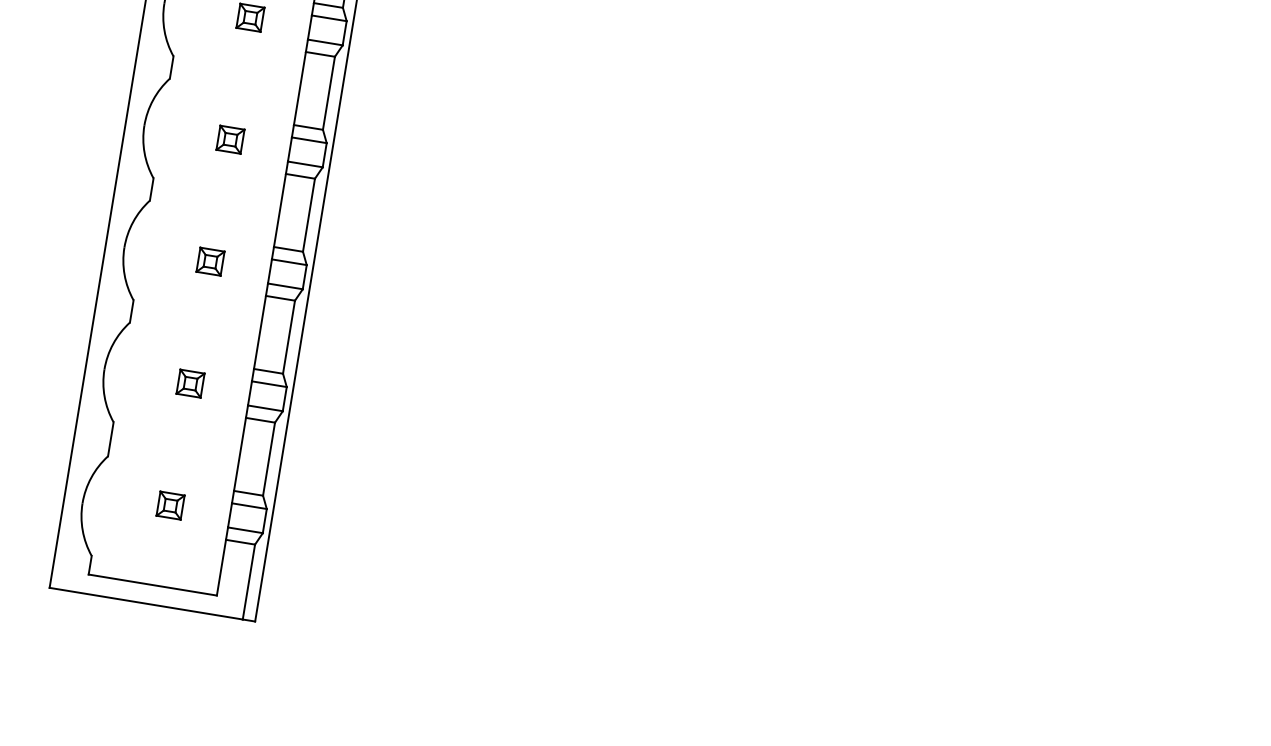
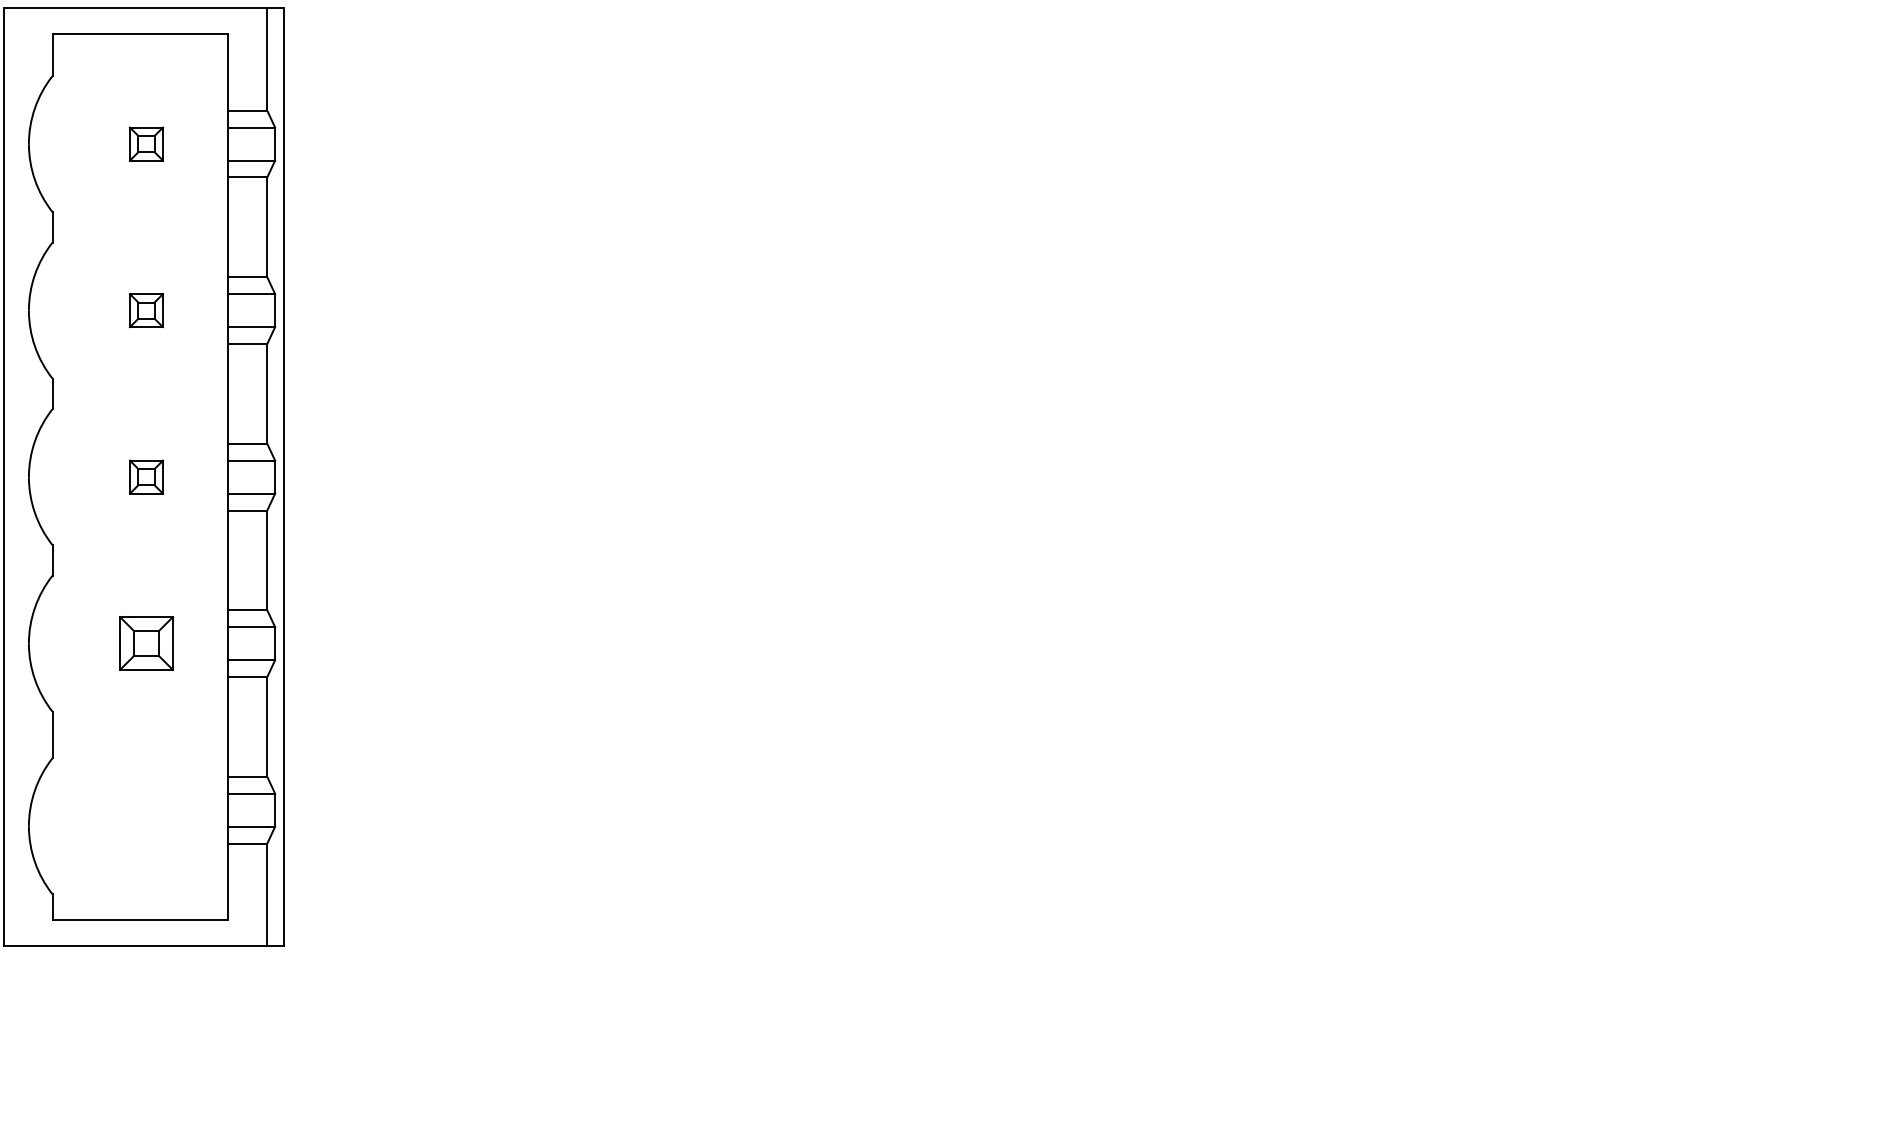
part: (190, 383) -> (146, 643), size x1.6
part: (170, 505) -> (146, 809), removed

